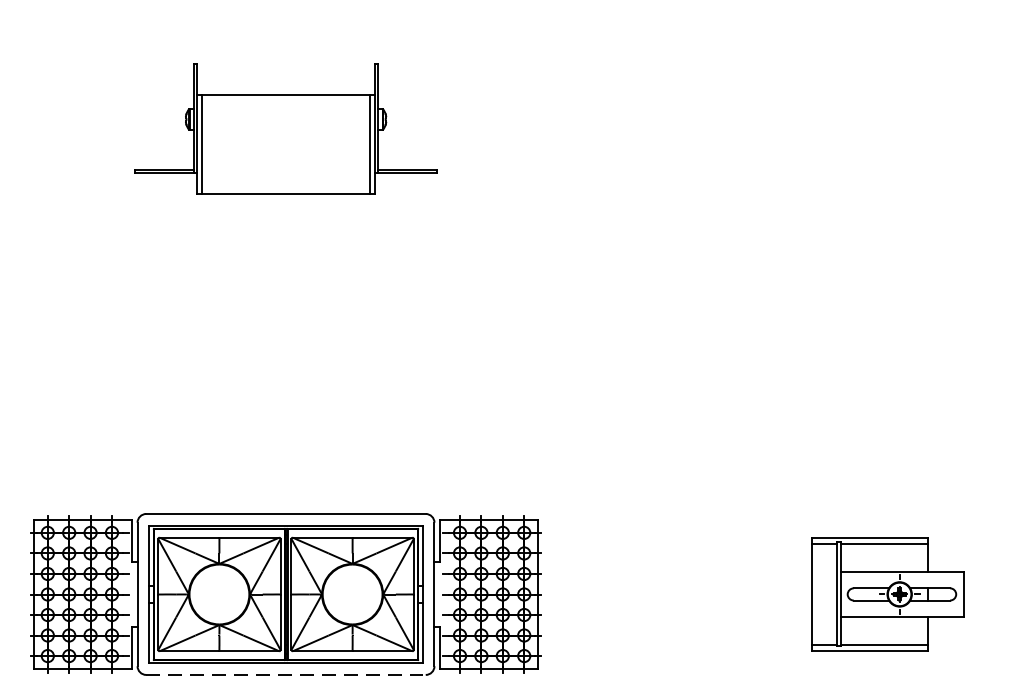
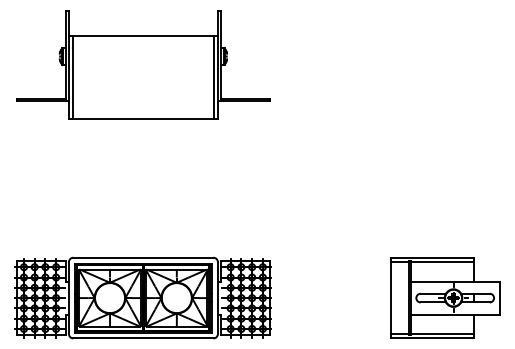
part: (286, 128) -> (143, 64), size x1.67
part: (888, 593) -> (445, 297), size x1.43
line: (286, 675) -> (143, 338), dashed -> solid

